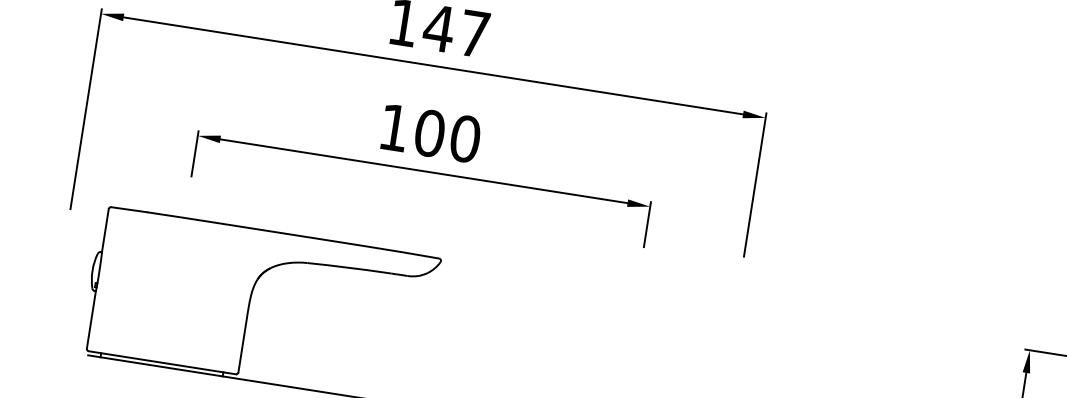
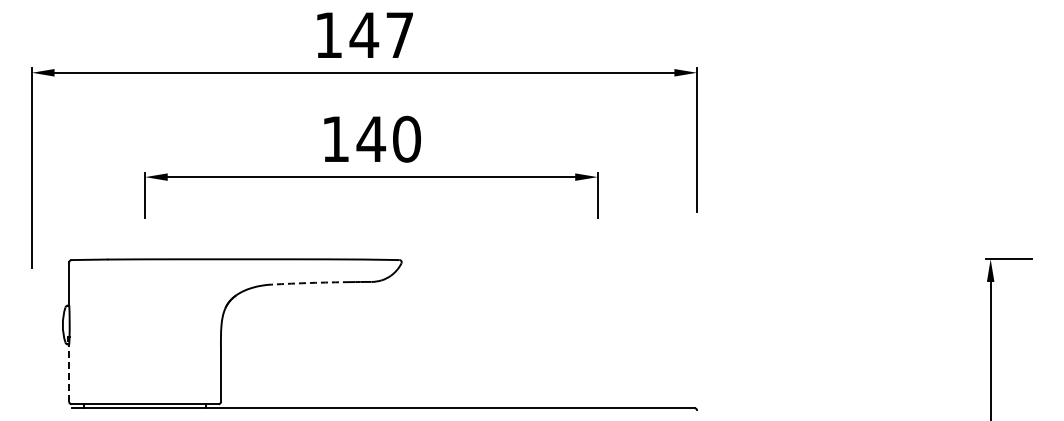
text: (430, 132) -> (371, 138), 100 -> 140
arc: (346, 267) -> (310, 282), solid -> dashed
line: (91, 320) -> (69, 373), solid -> dashed

